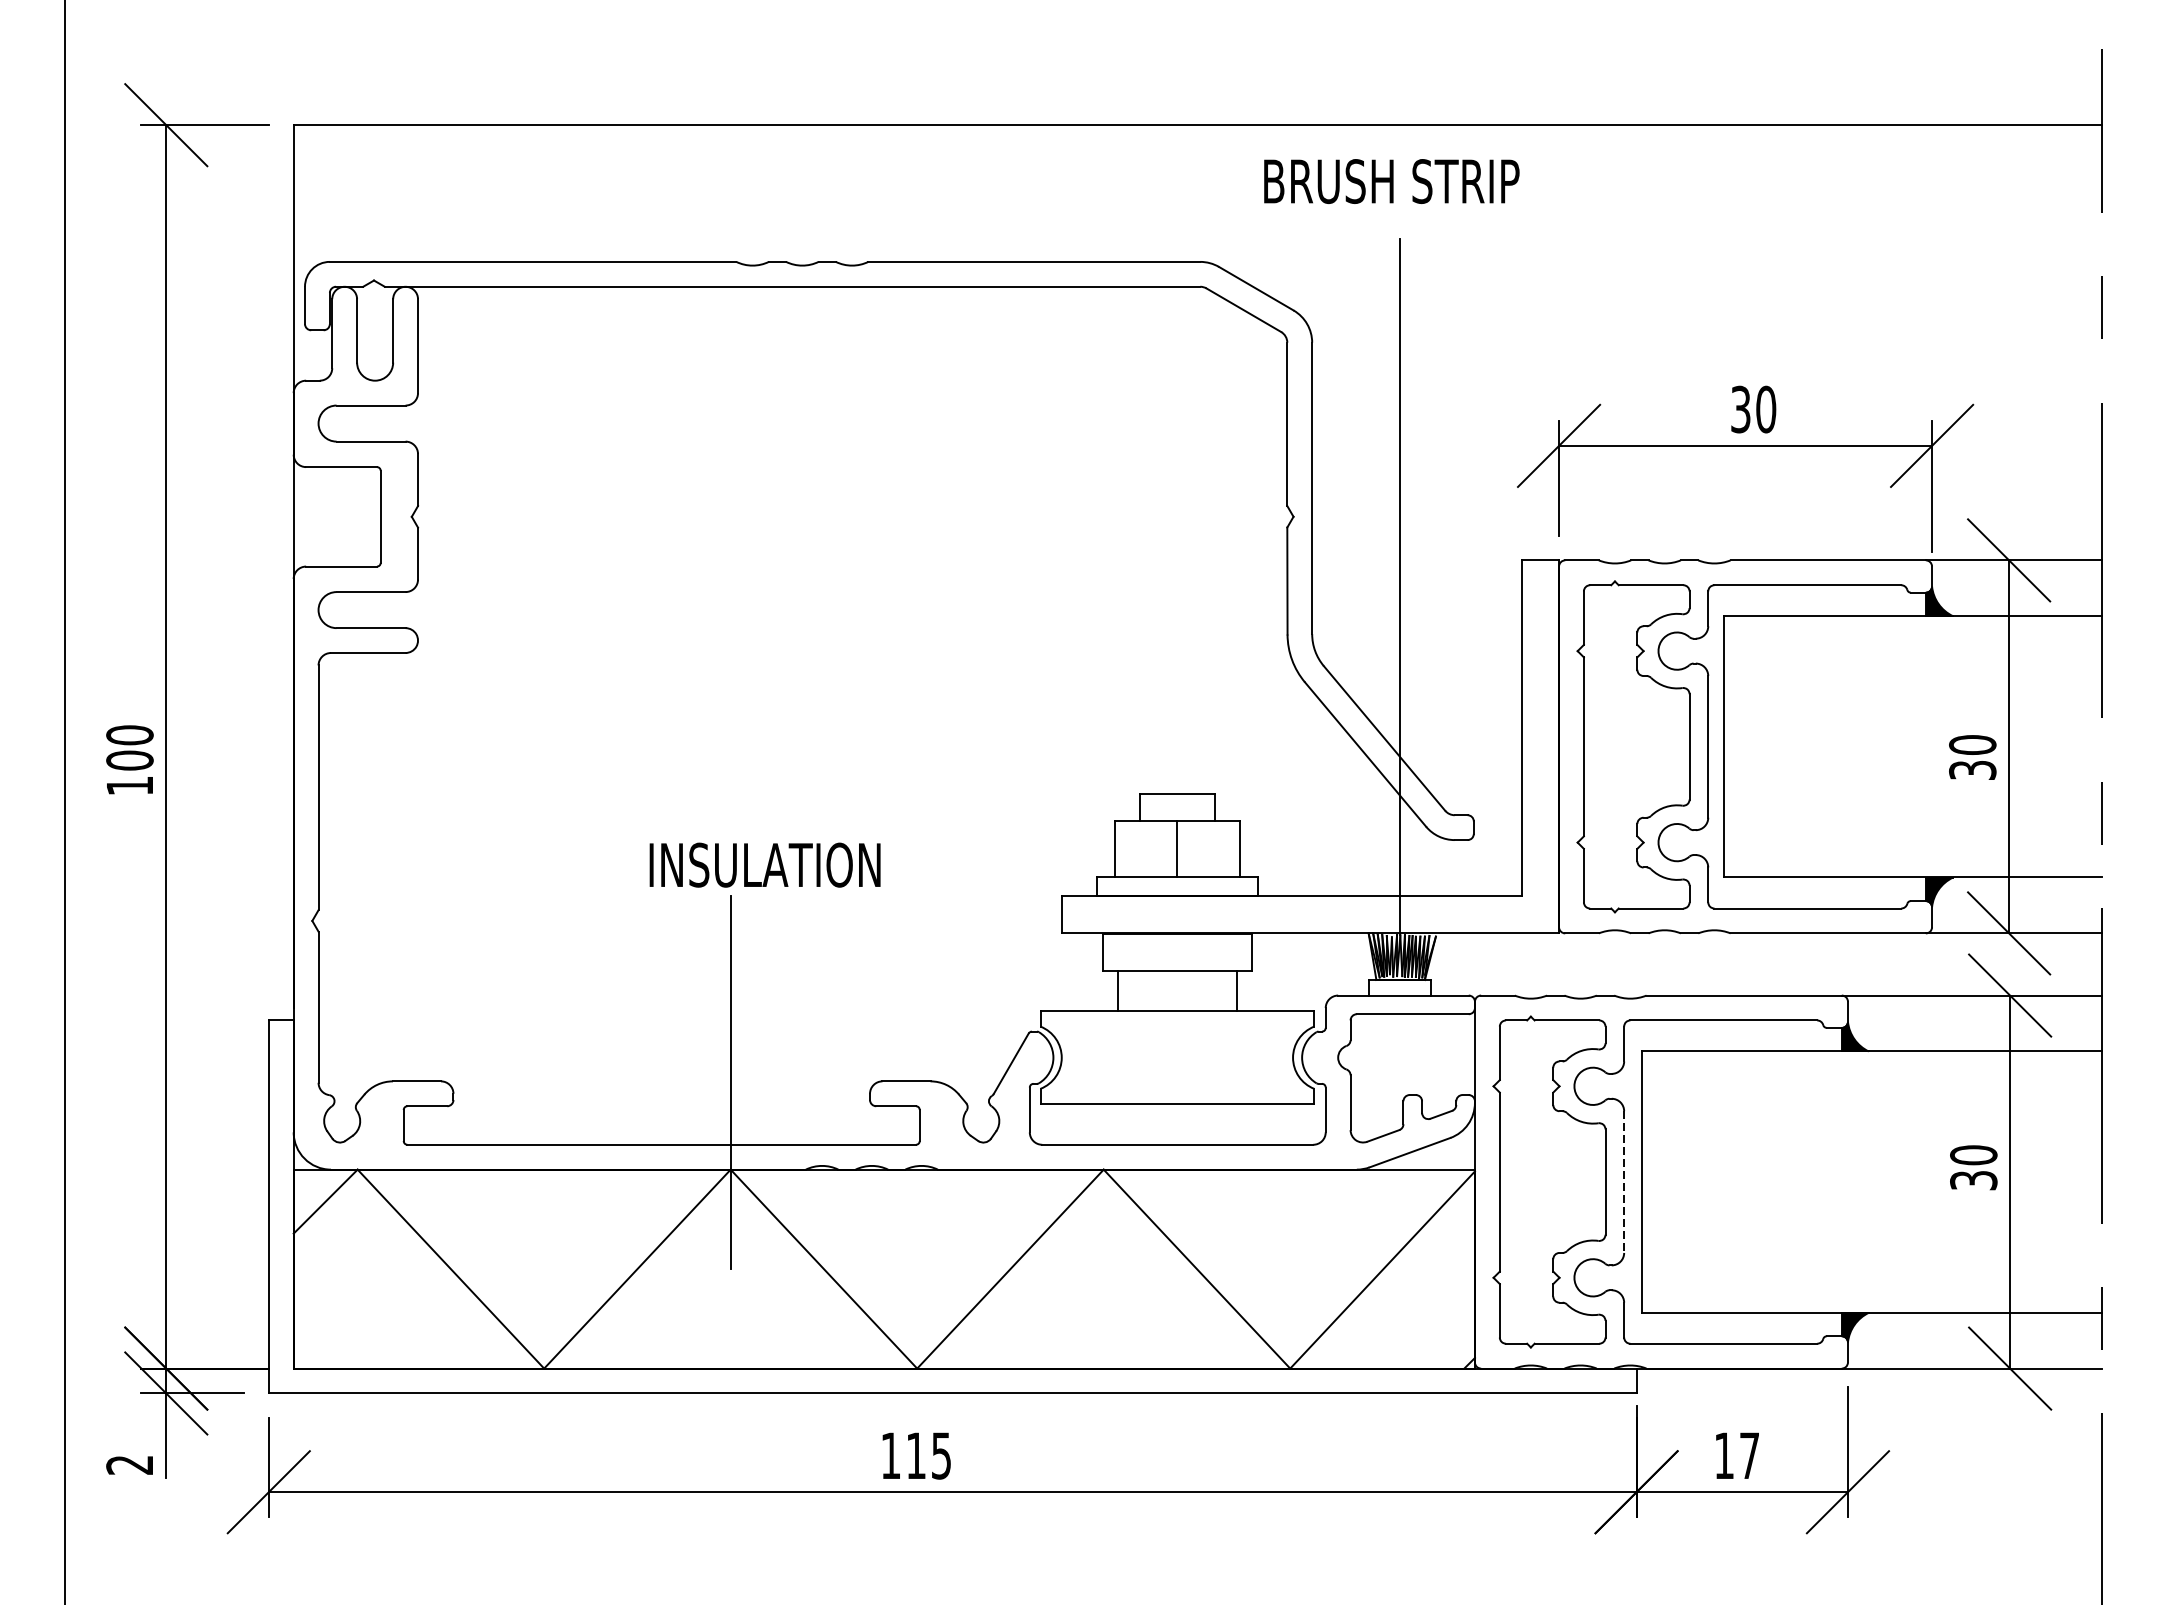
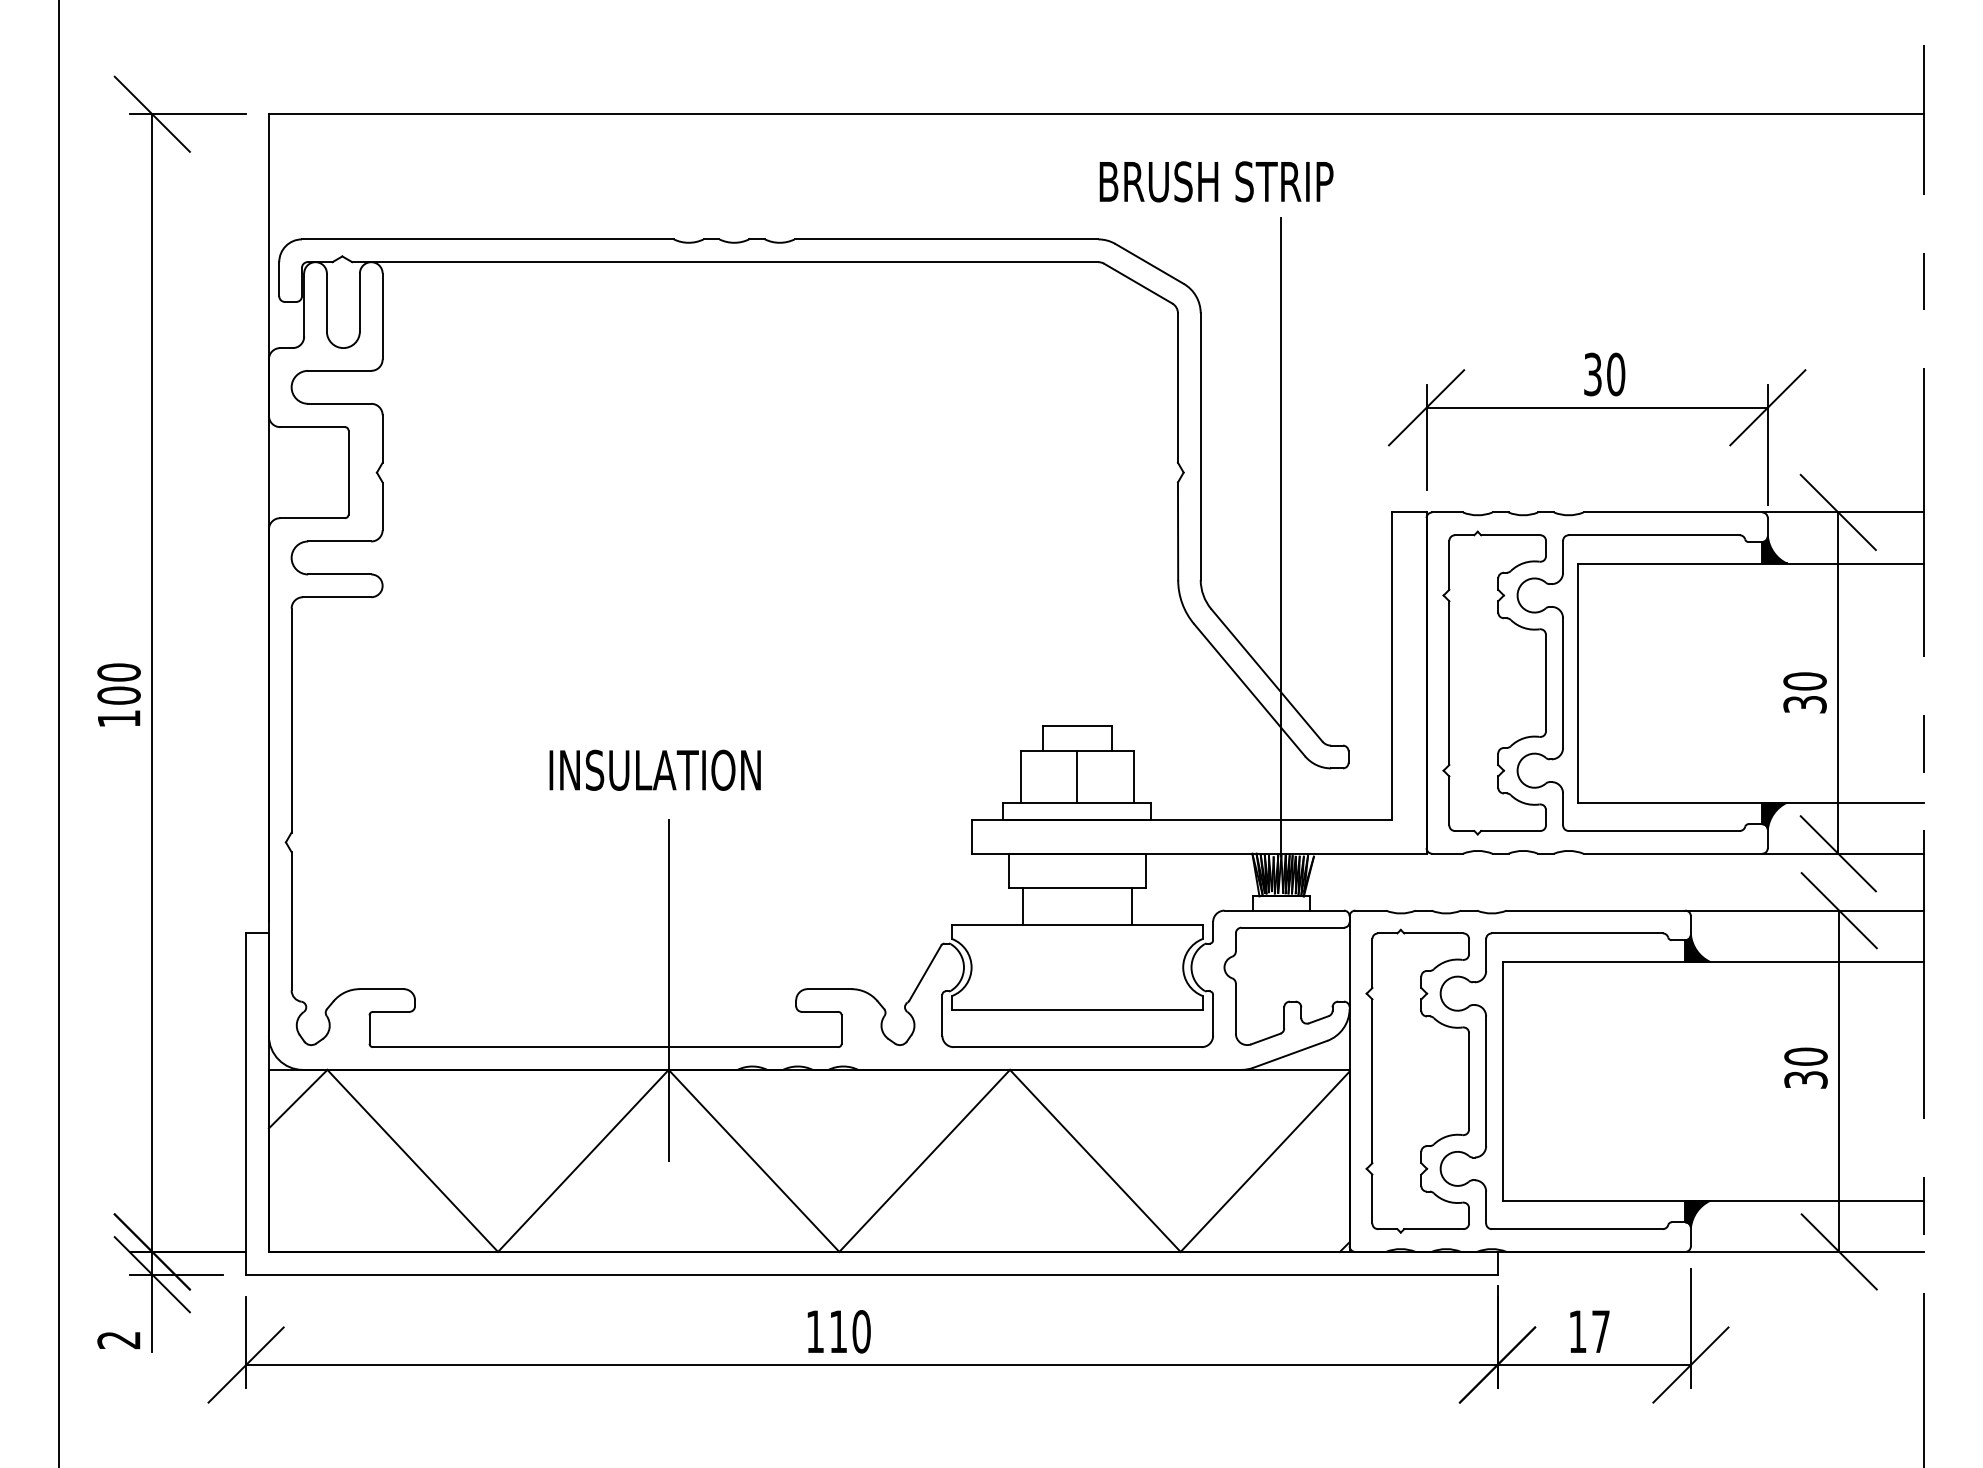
text: (1391, 181) -> (1216, 181), moved
text: (764, 864) -> (654, 769), moved
line: (1624, 1182) -> (1486, 1081), dashed -> solid
text: (941, 1455) -> (861, 1331), 115 -> 110

